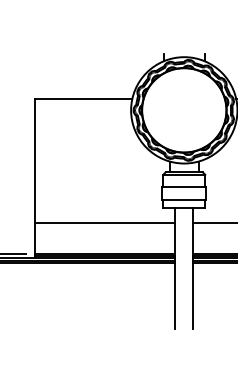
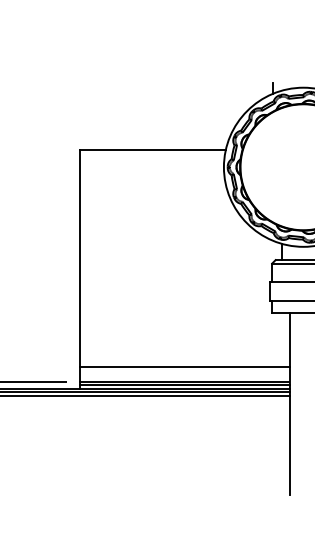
line: (105, 222) -> (185, 366), moved

